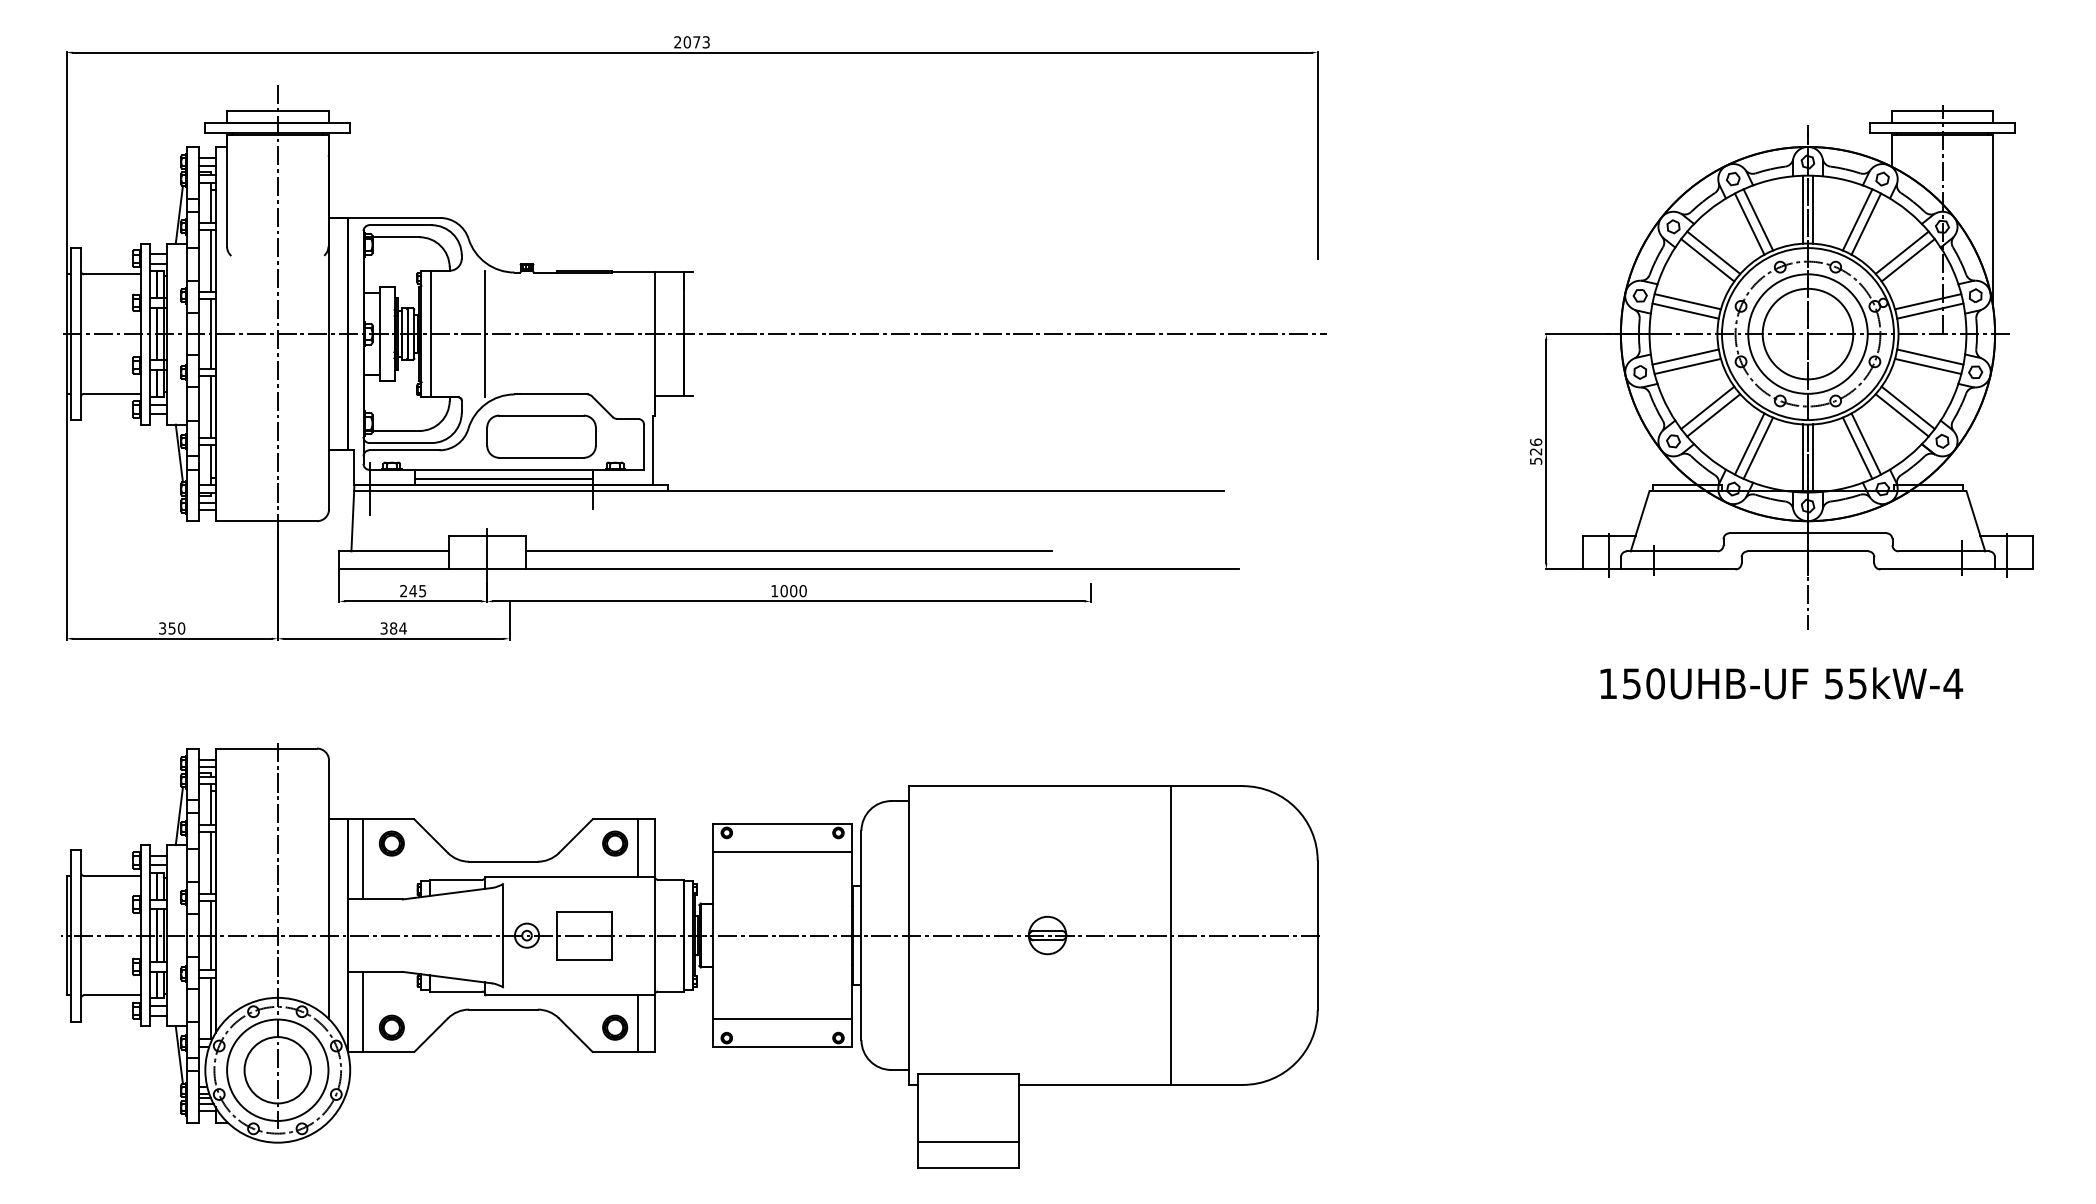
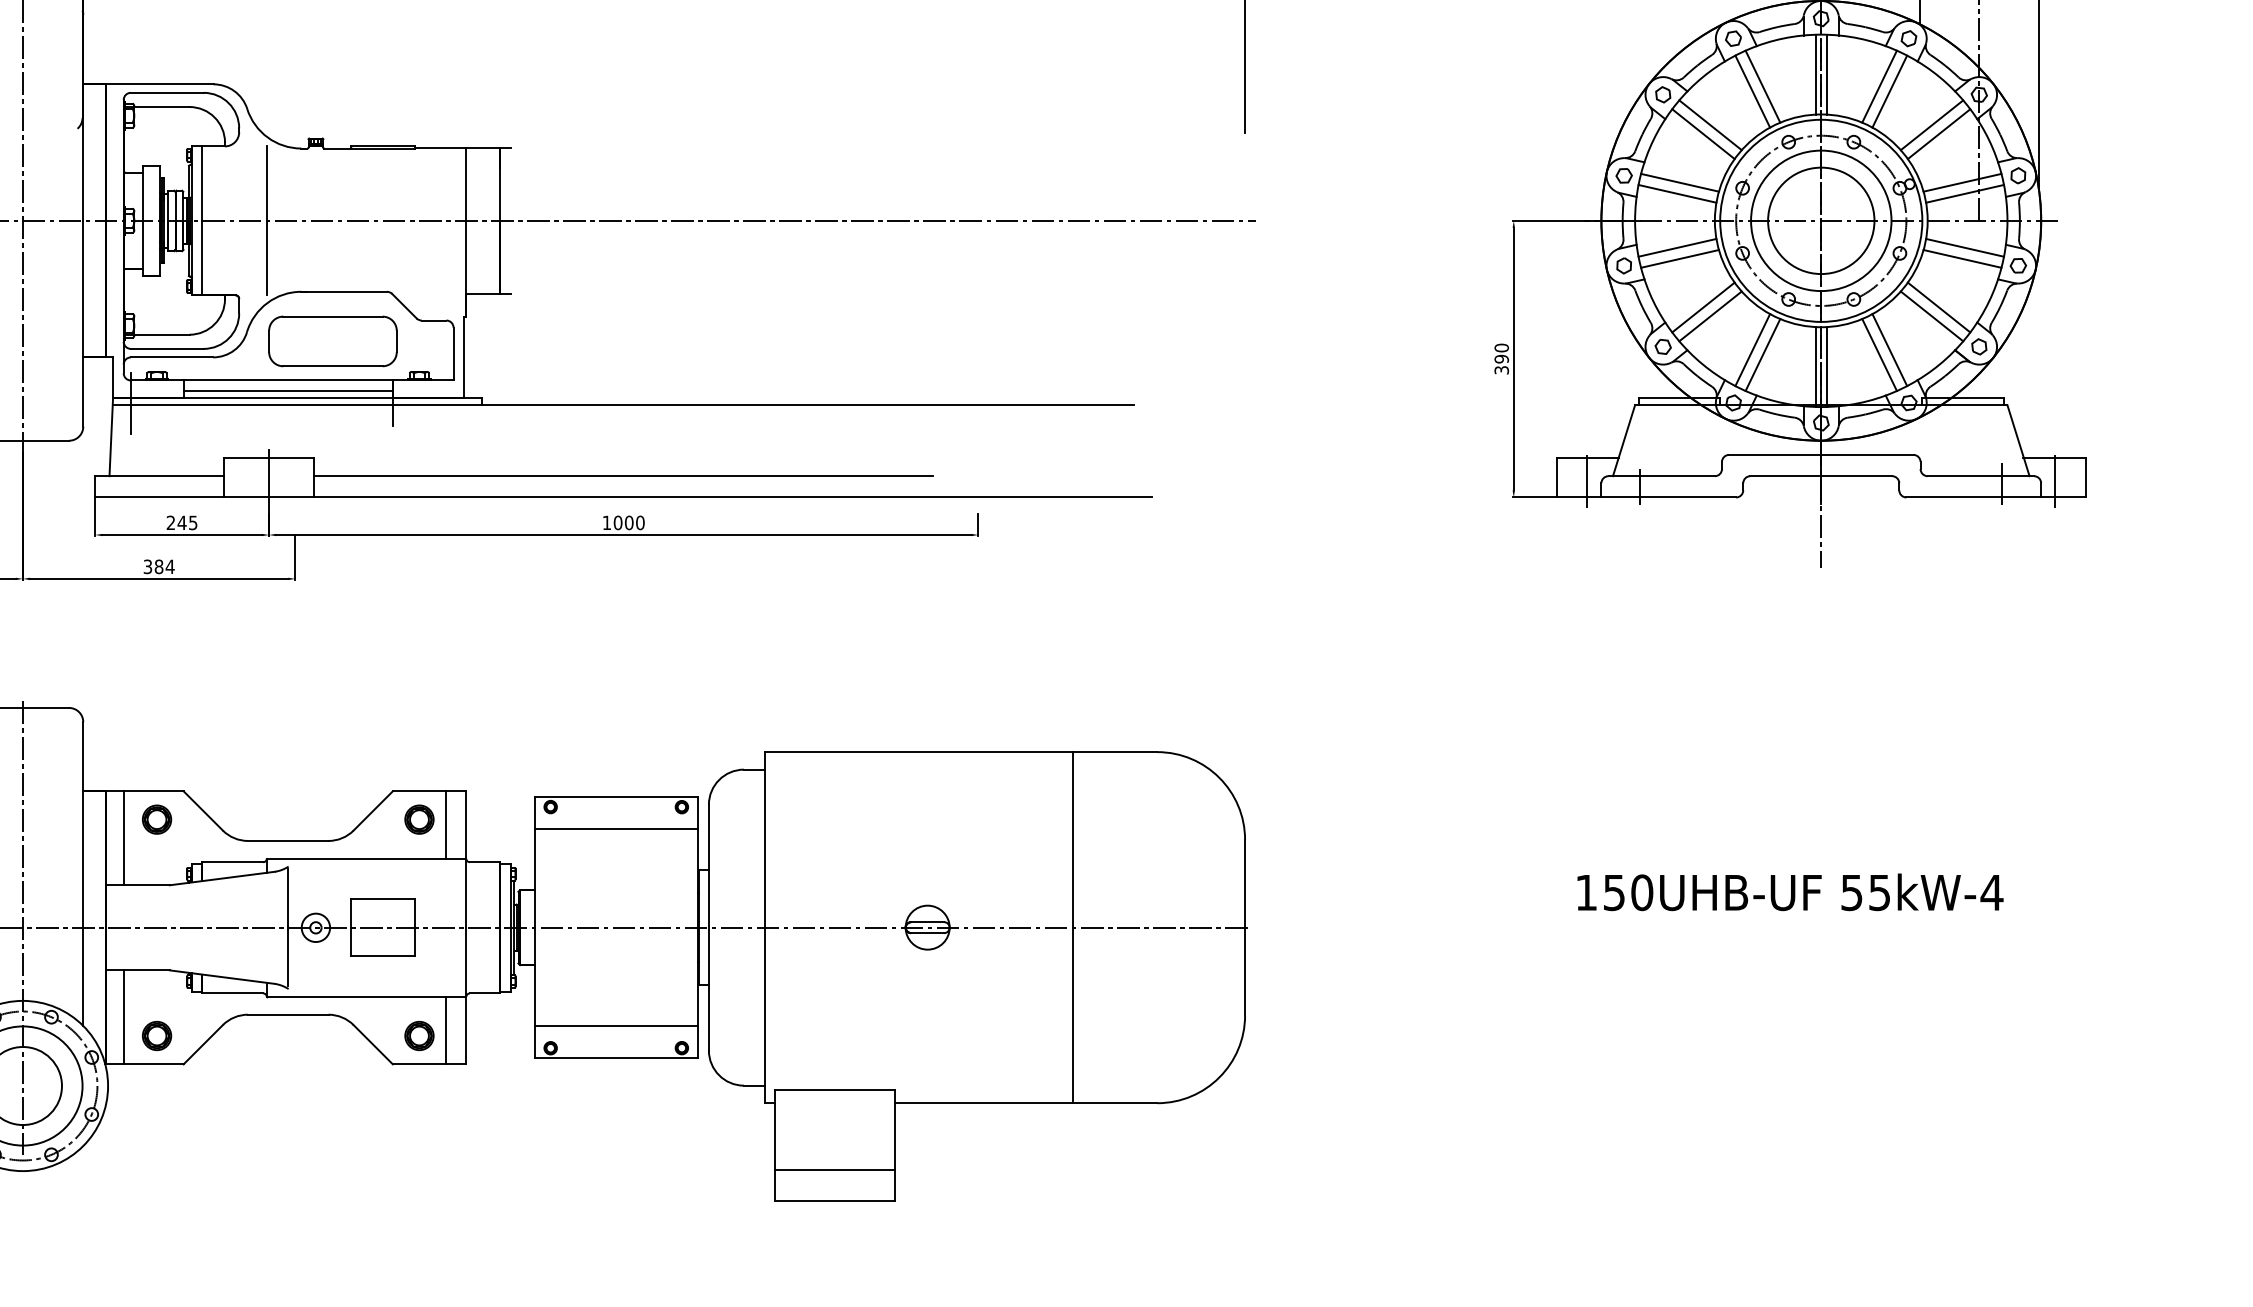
text: (1535, 451) -> (1501, 358), 526 -> 390
text: (1781, 683) -> (1790, 892), moved

